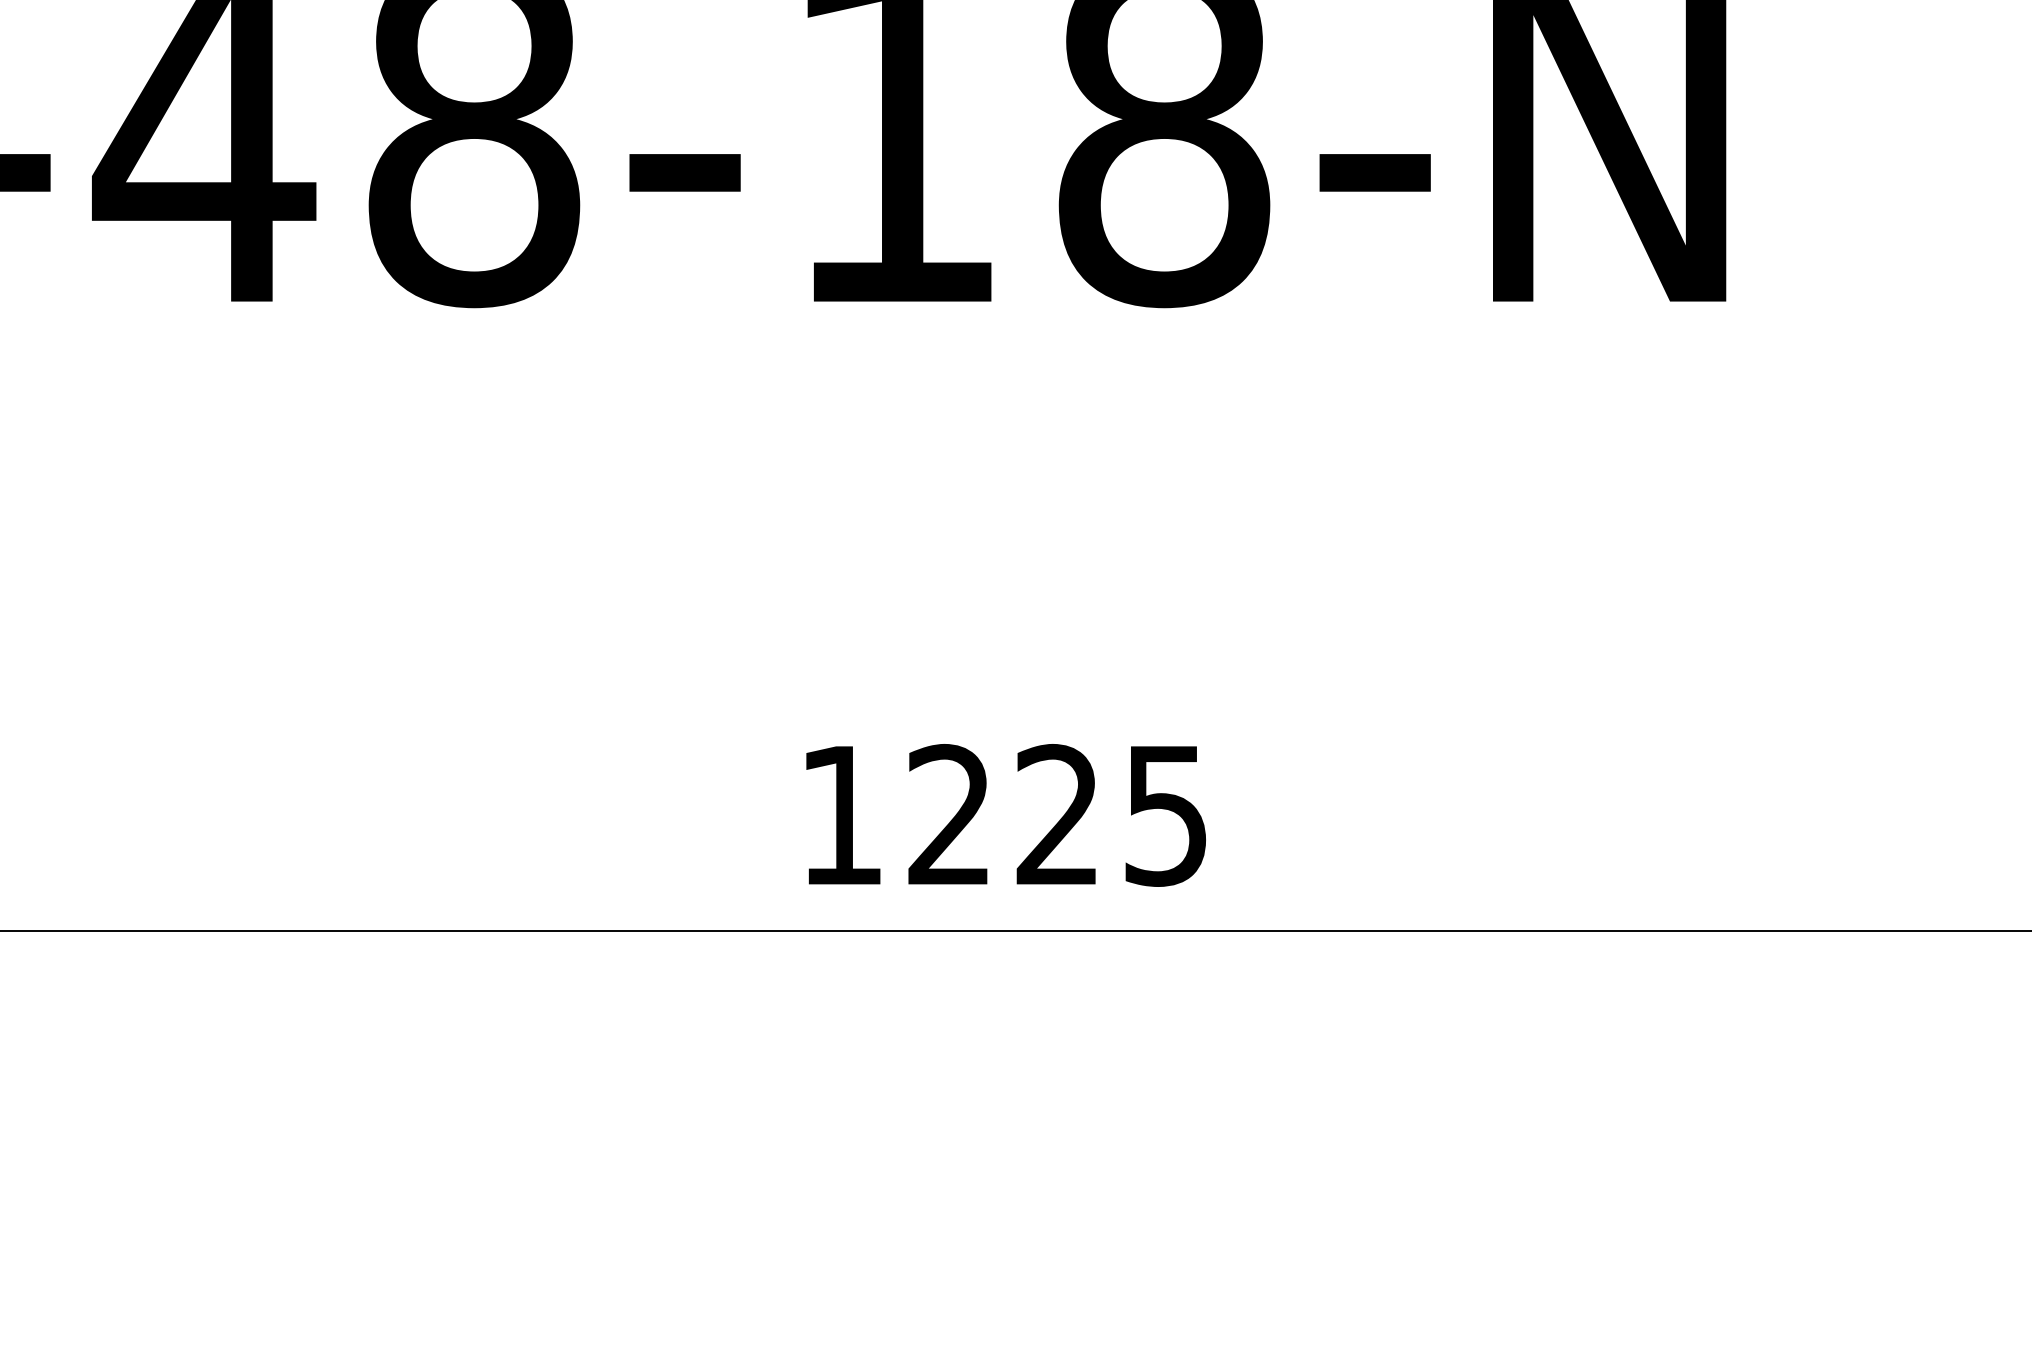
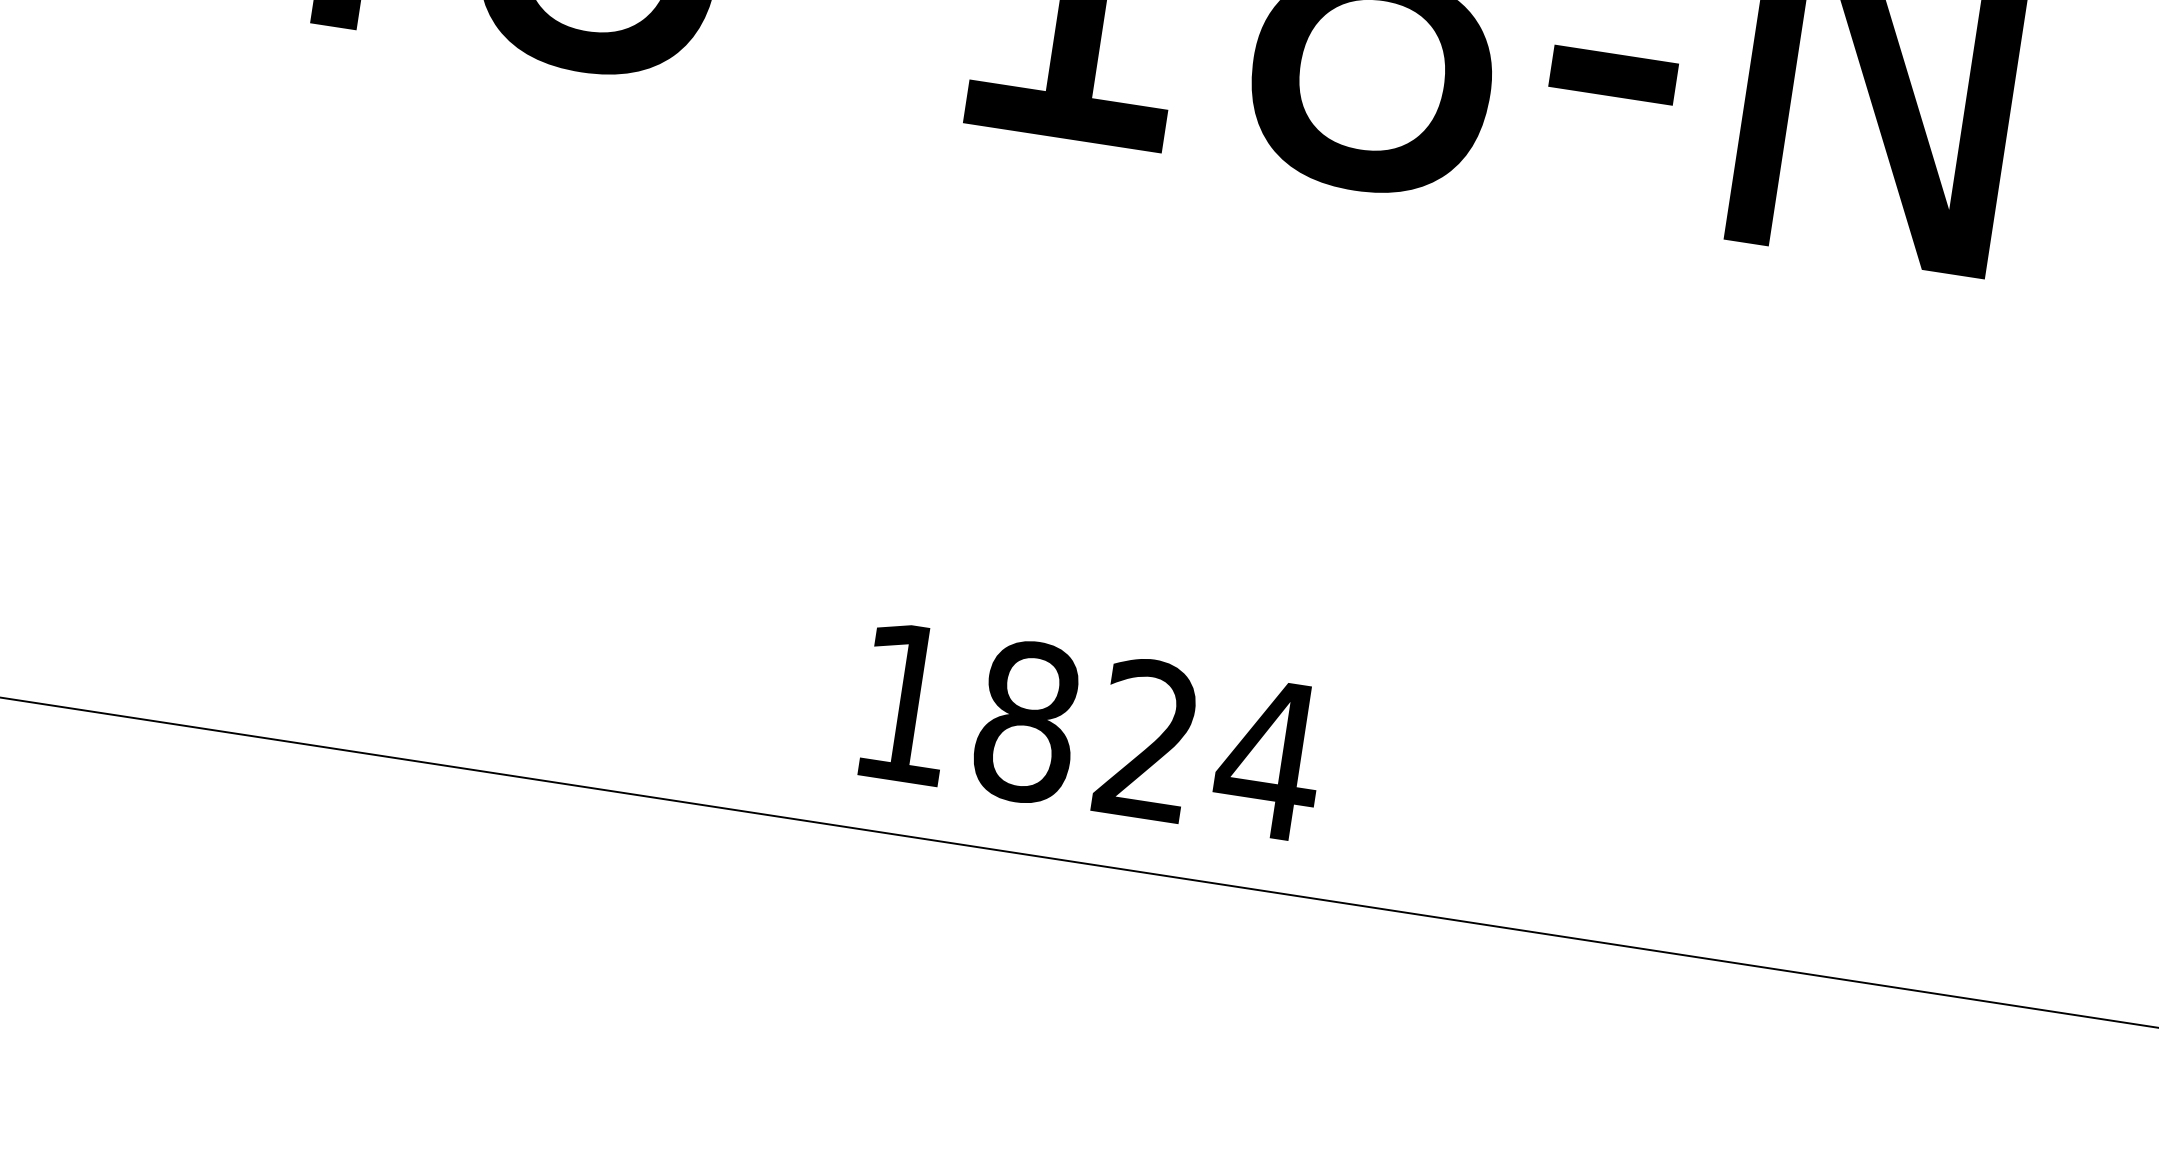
text: (1059, 815) -> (1149, 740), 1225 -> 1824

